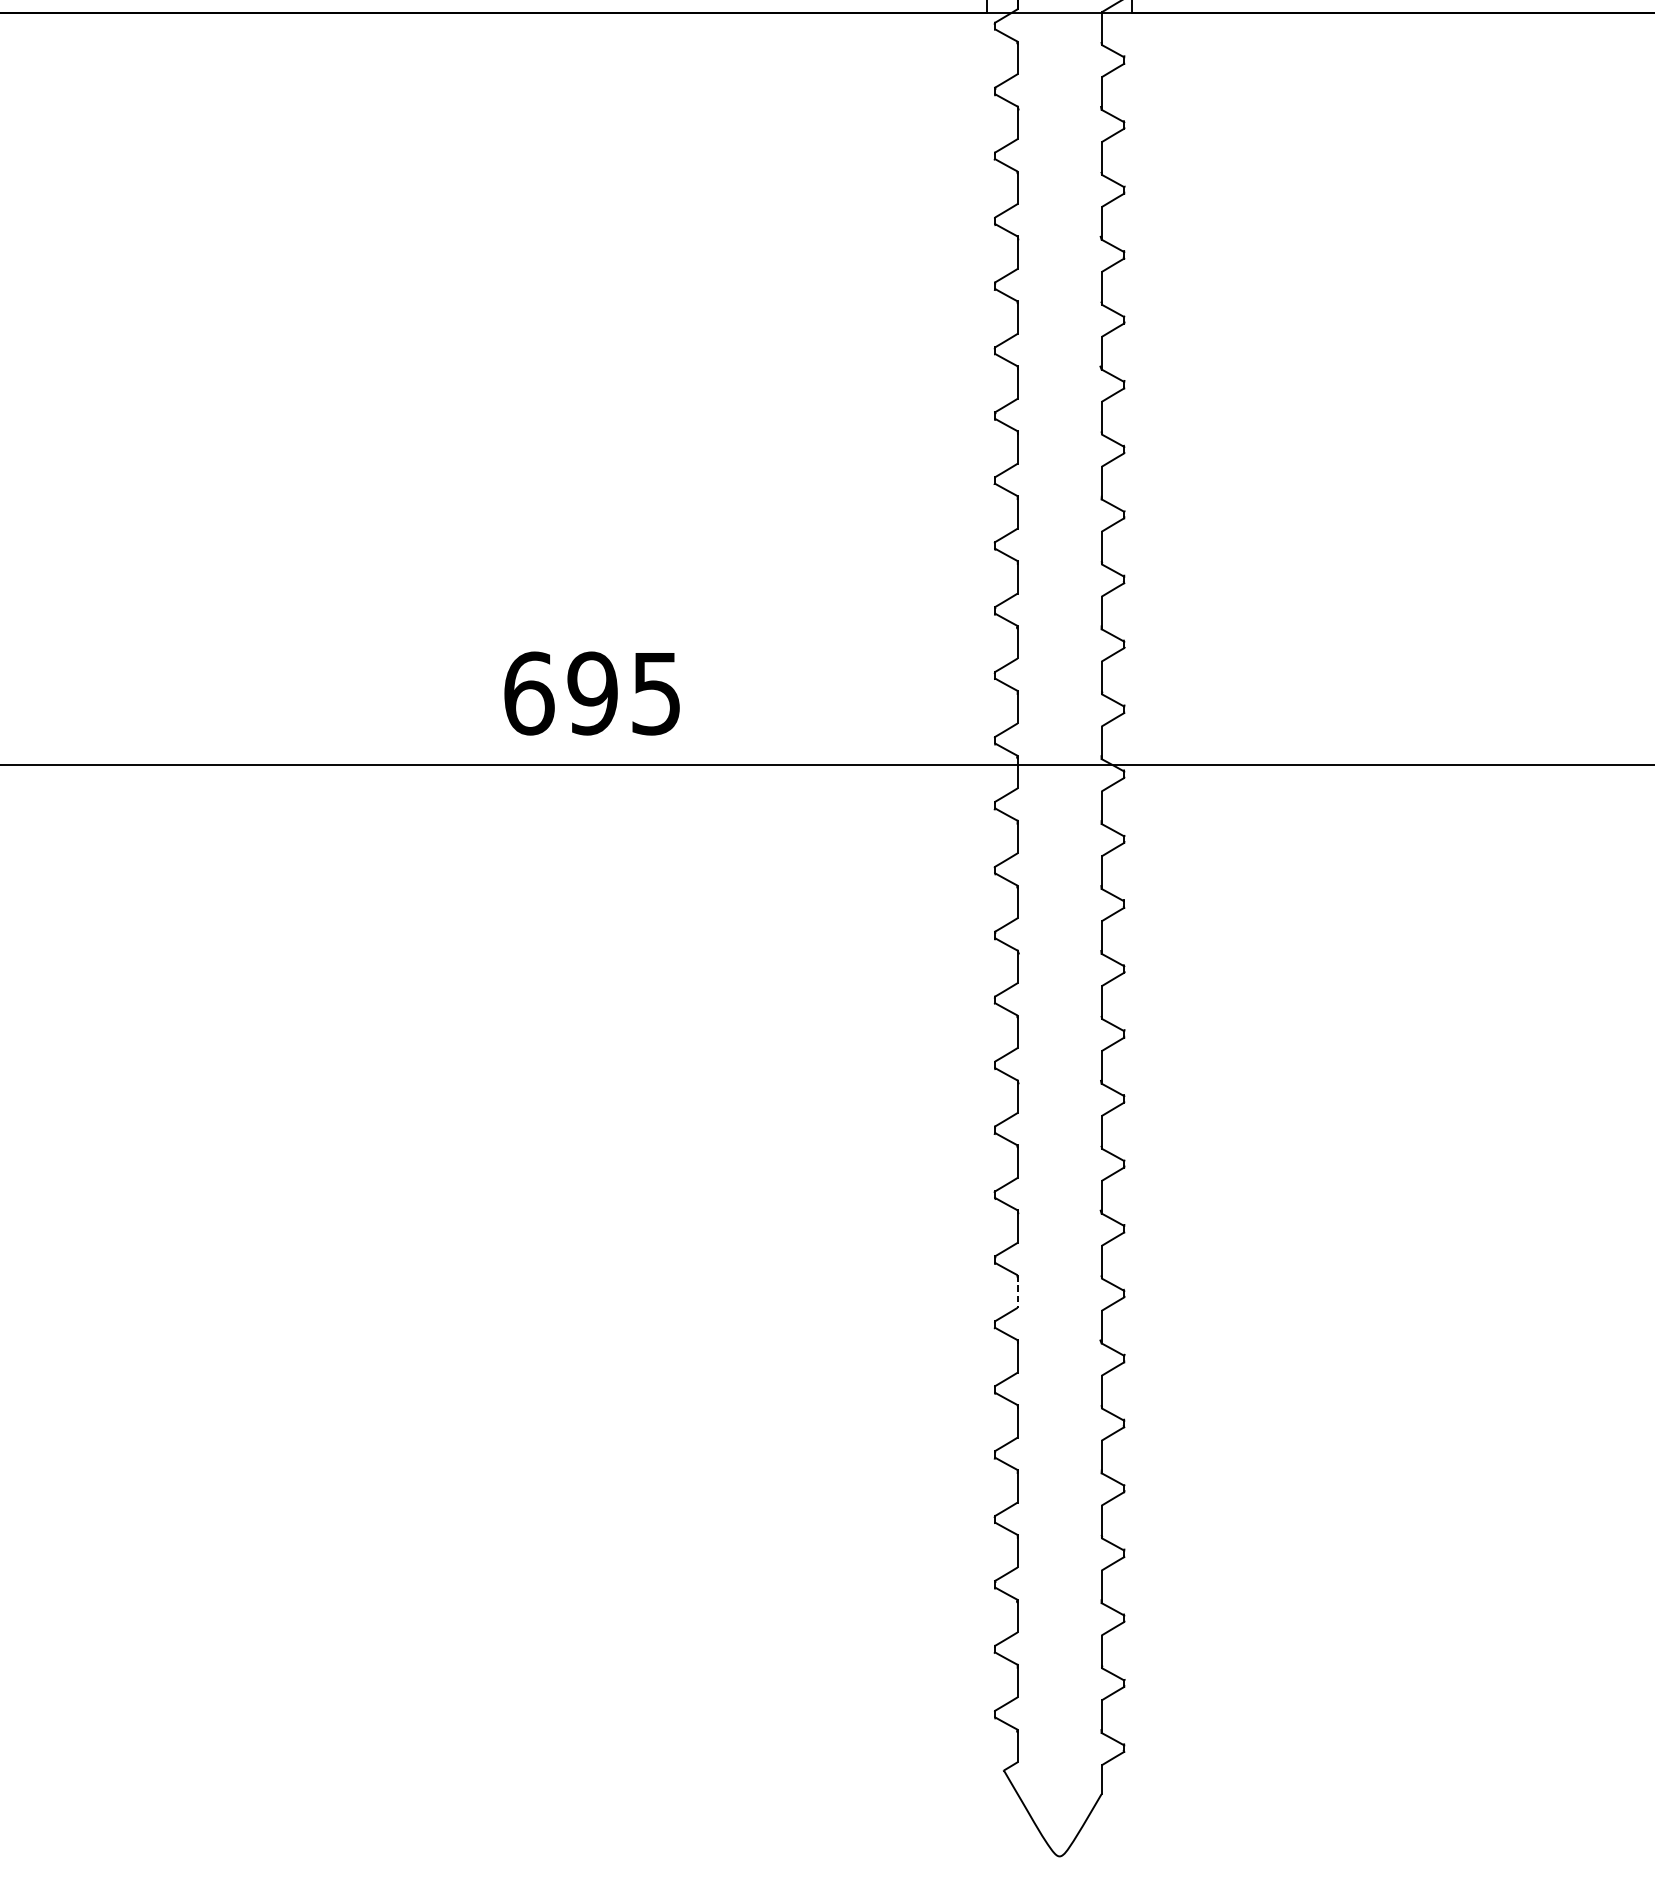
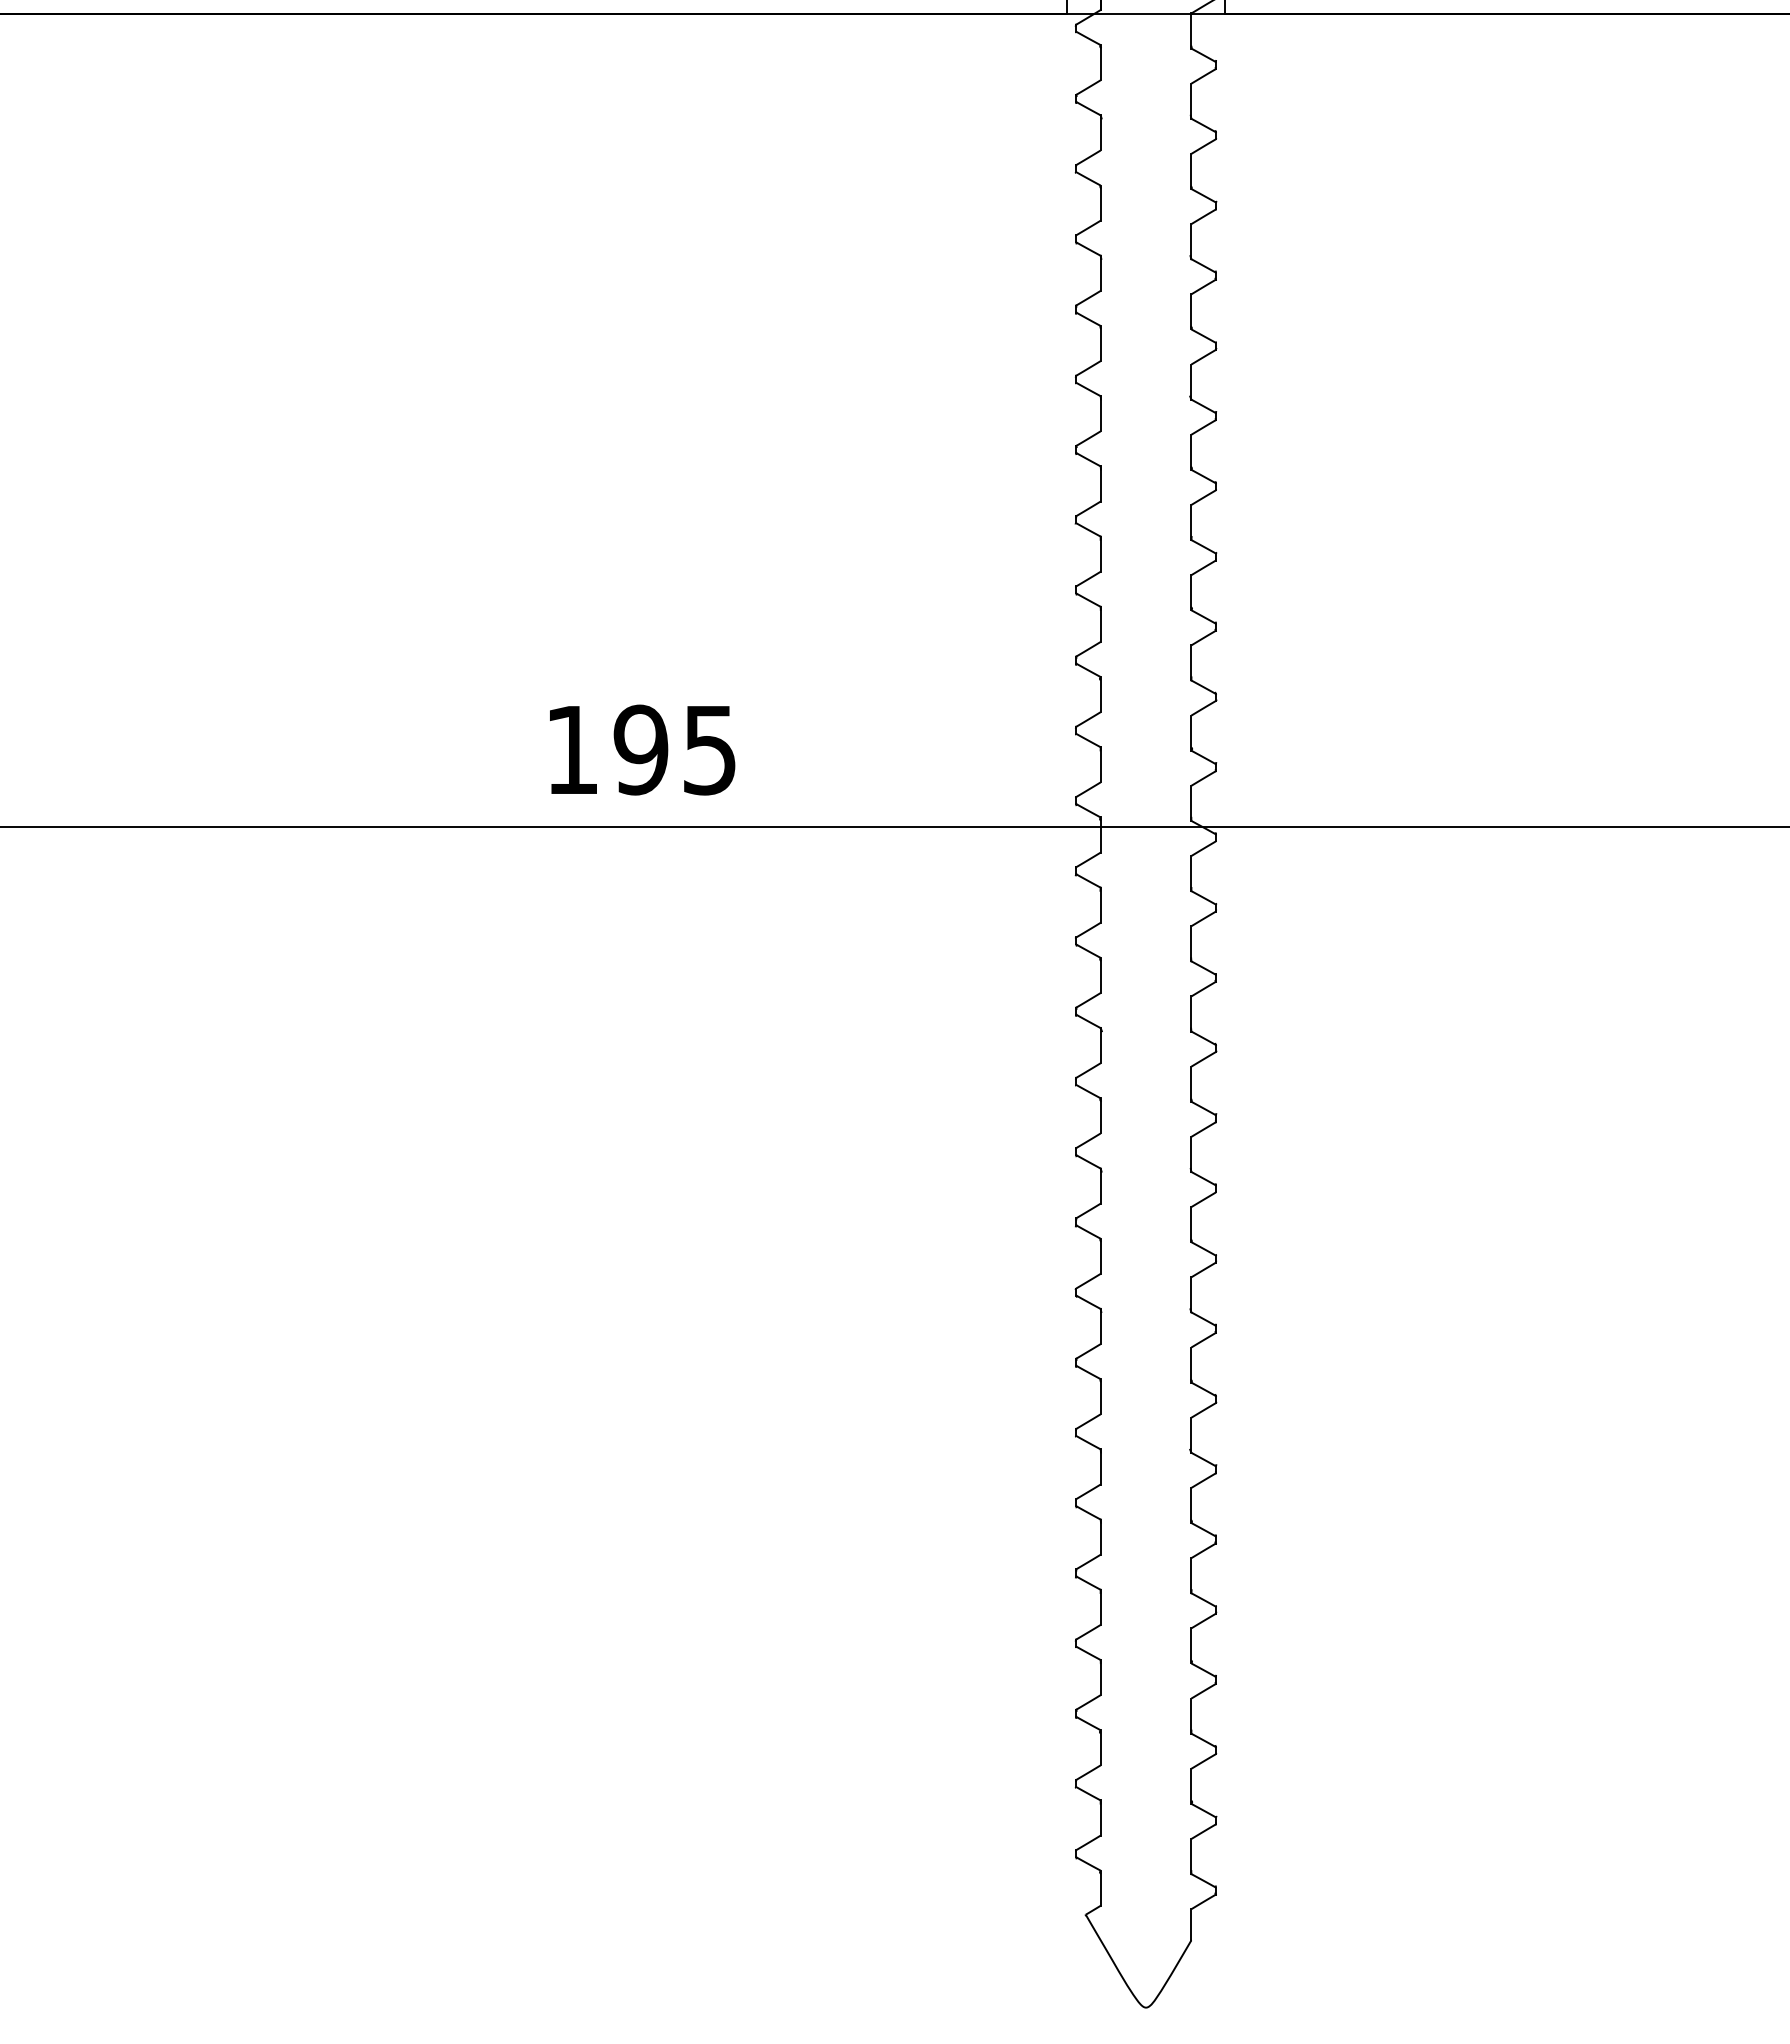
text: (529, 693) -> (572, 749), 695 -> 195
line: (1017, 1291) -> (1100, 1396), dashed -> solid

